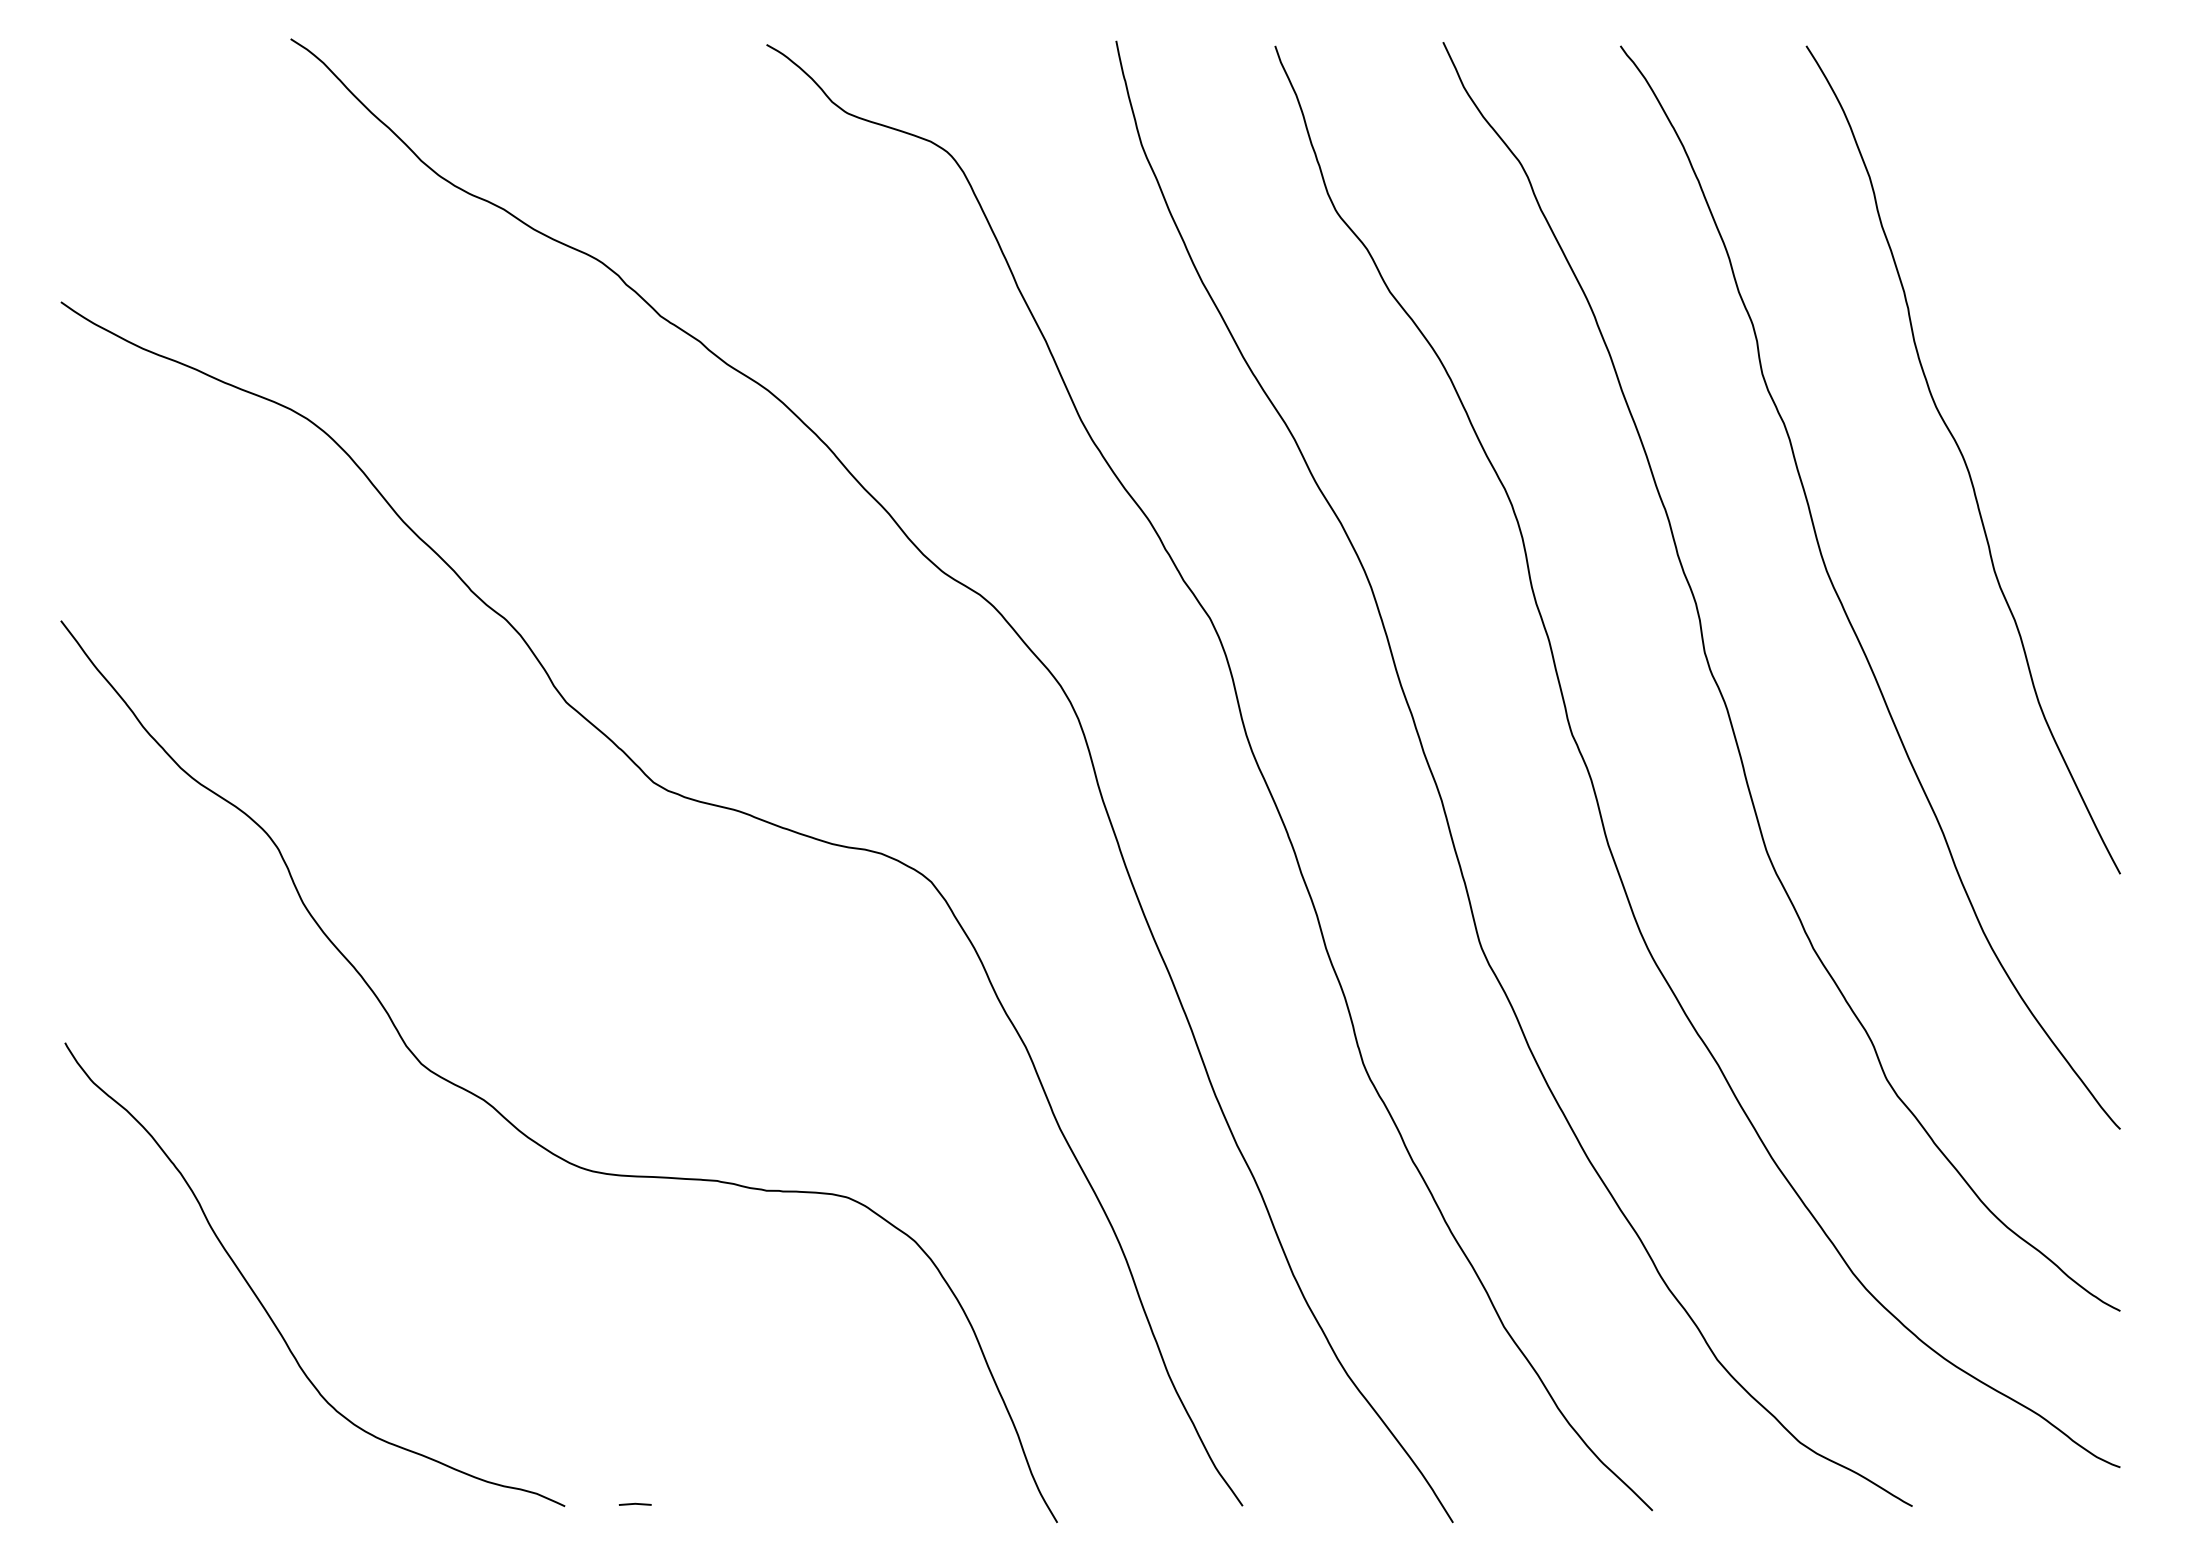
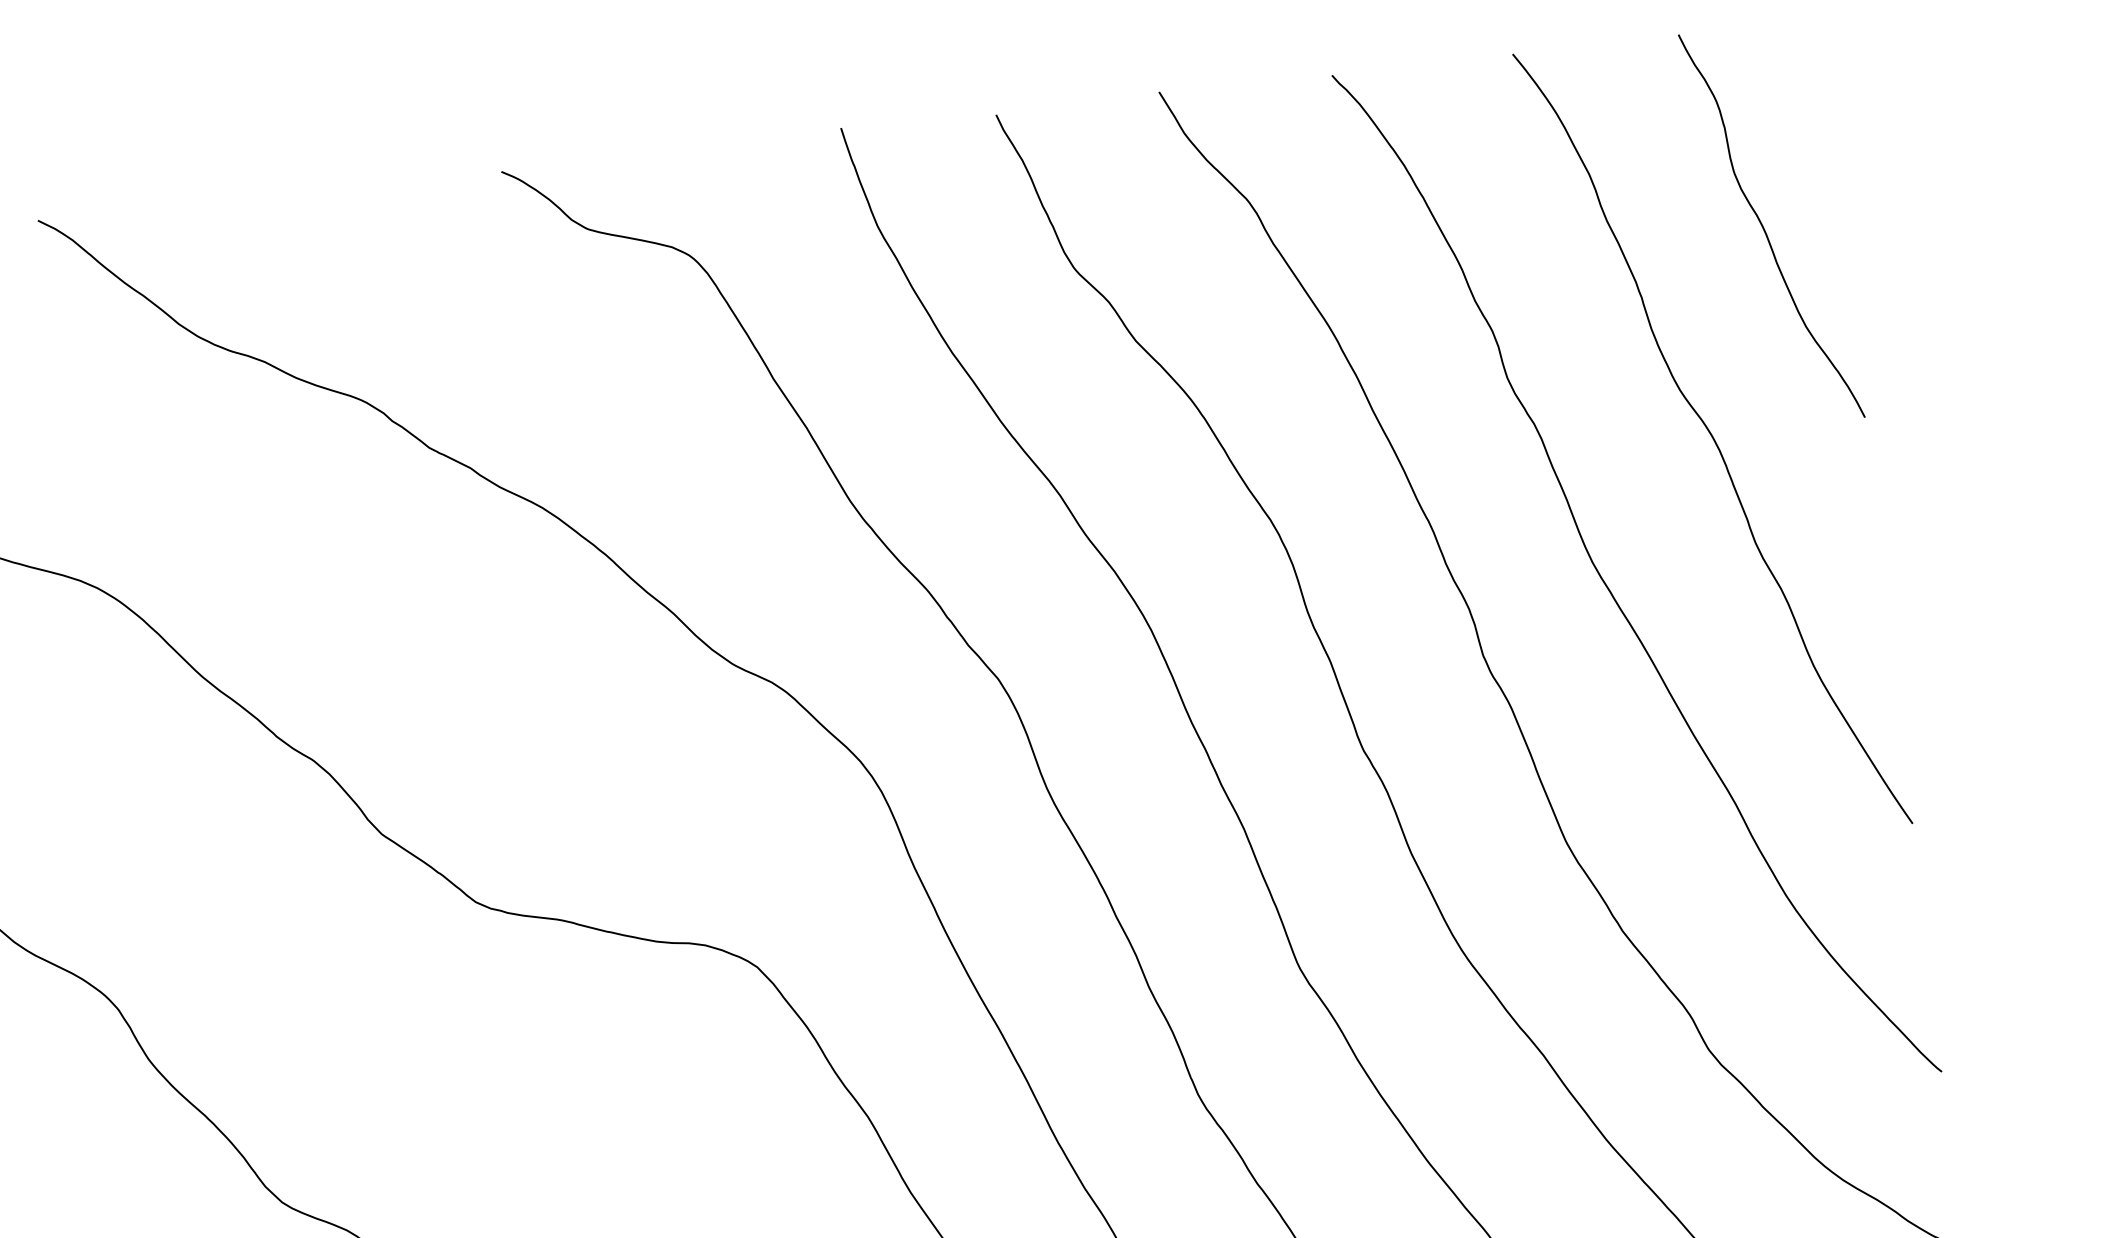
curve: (2041, 253) -> (1765, 229), added

